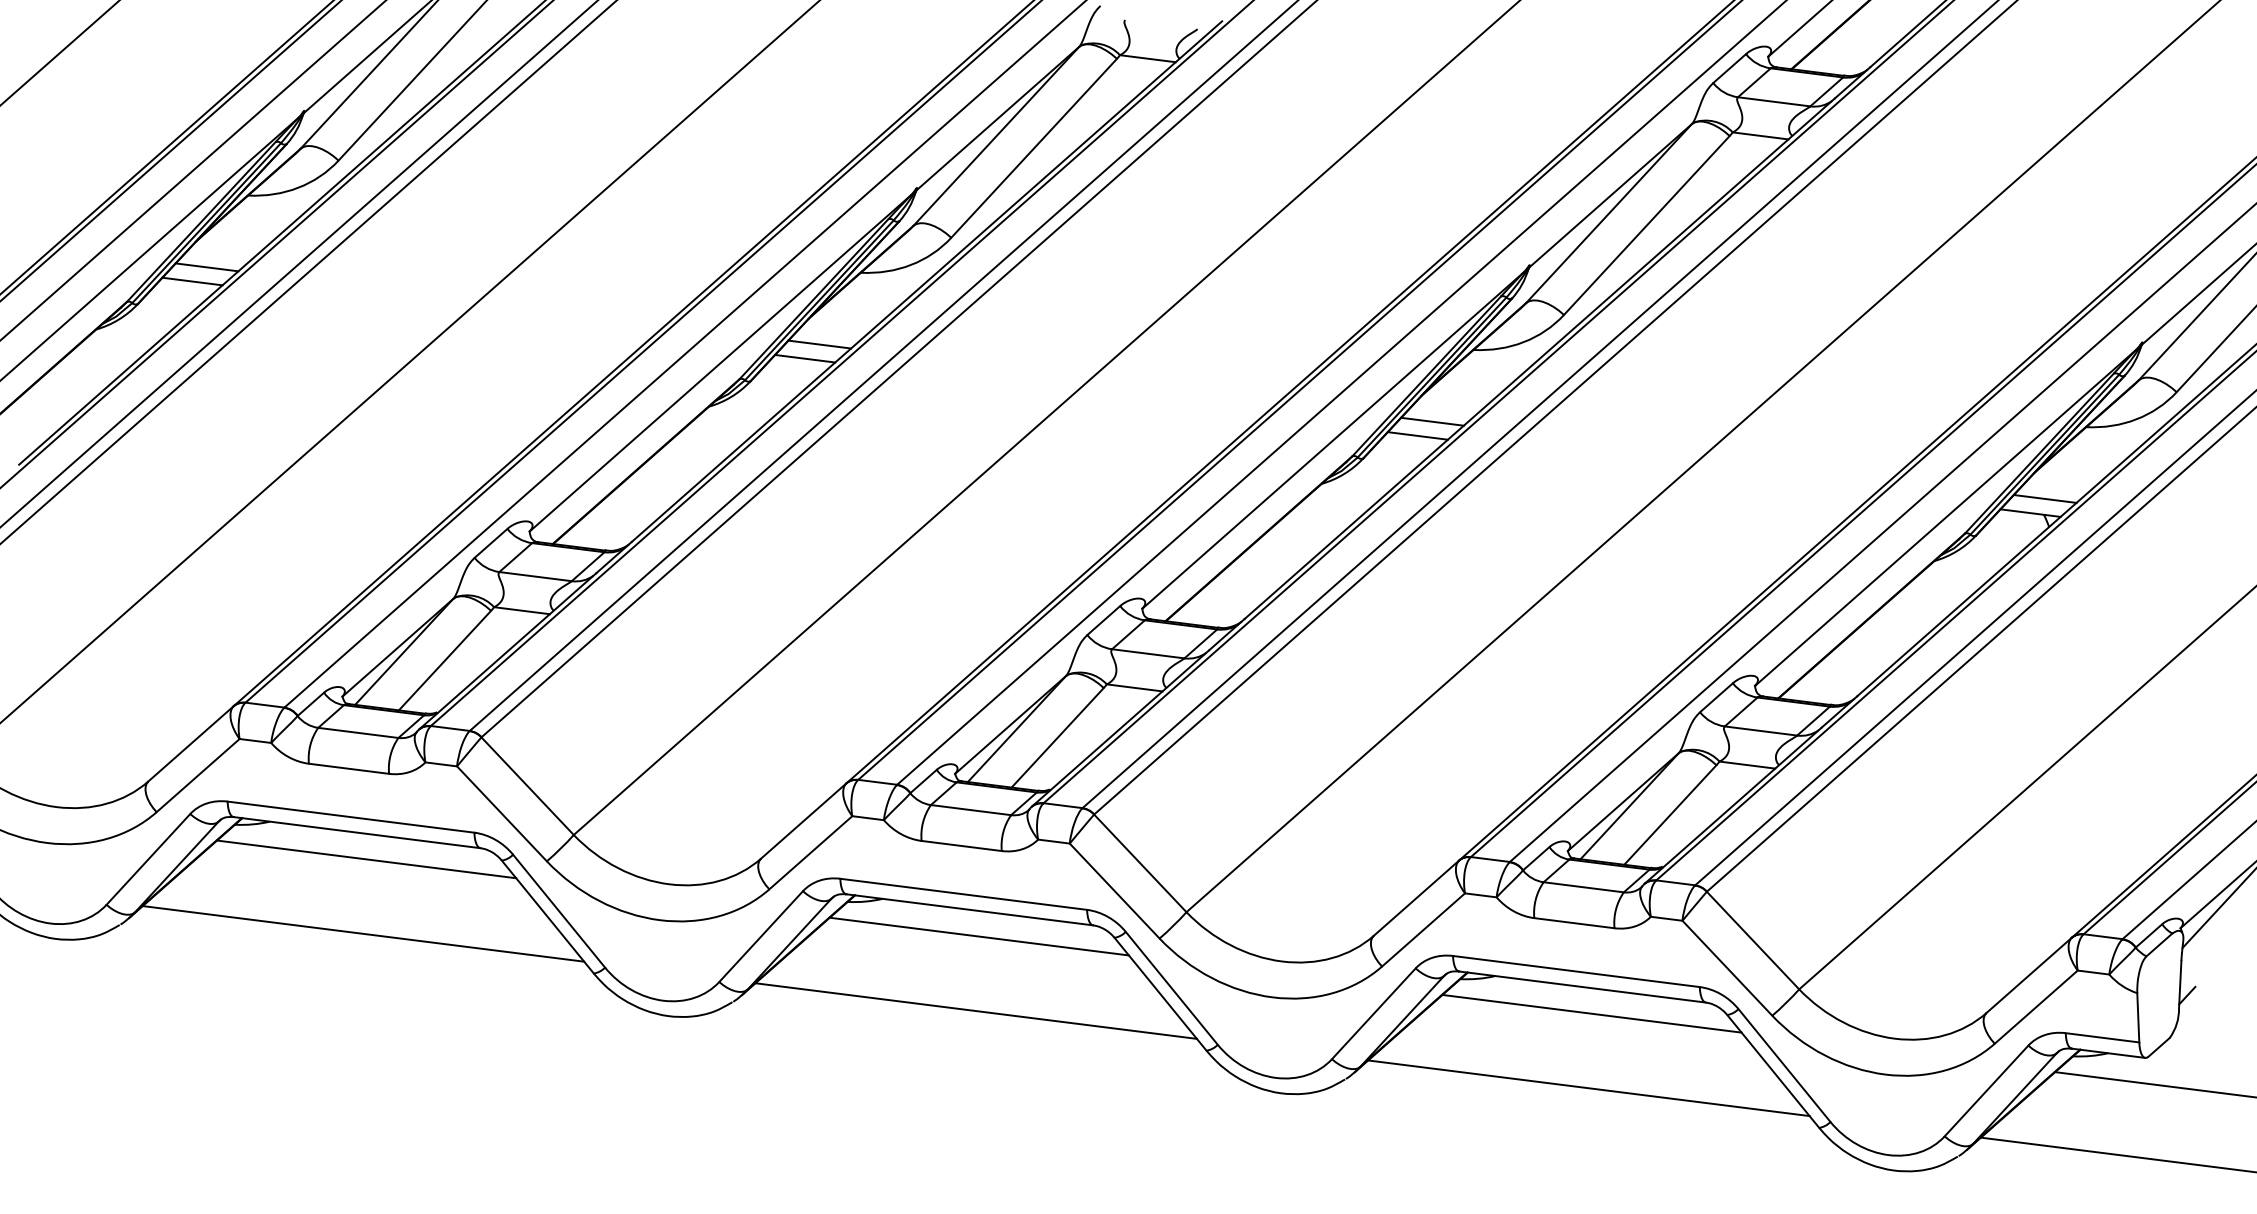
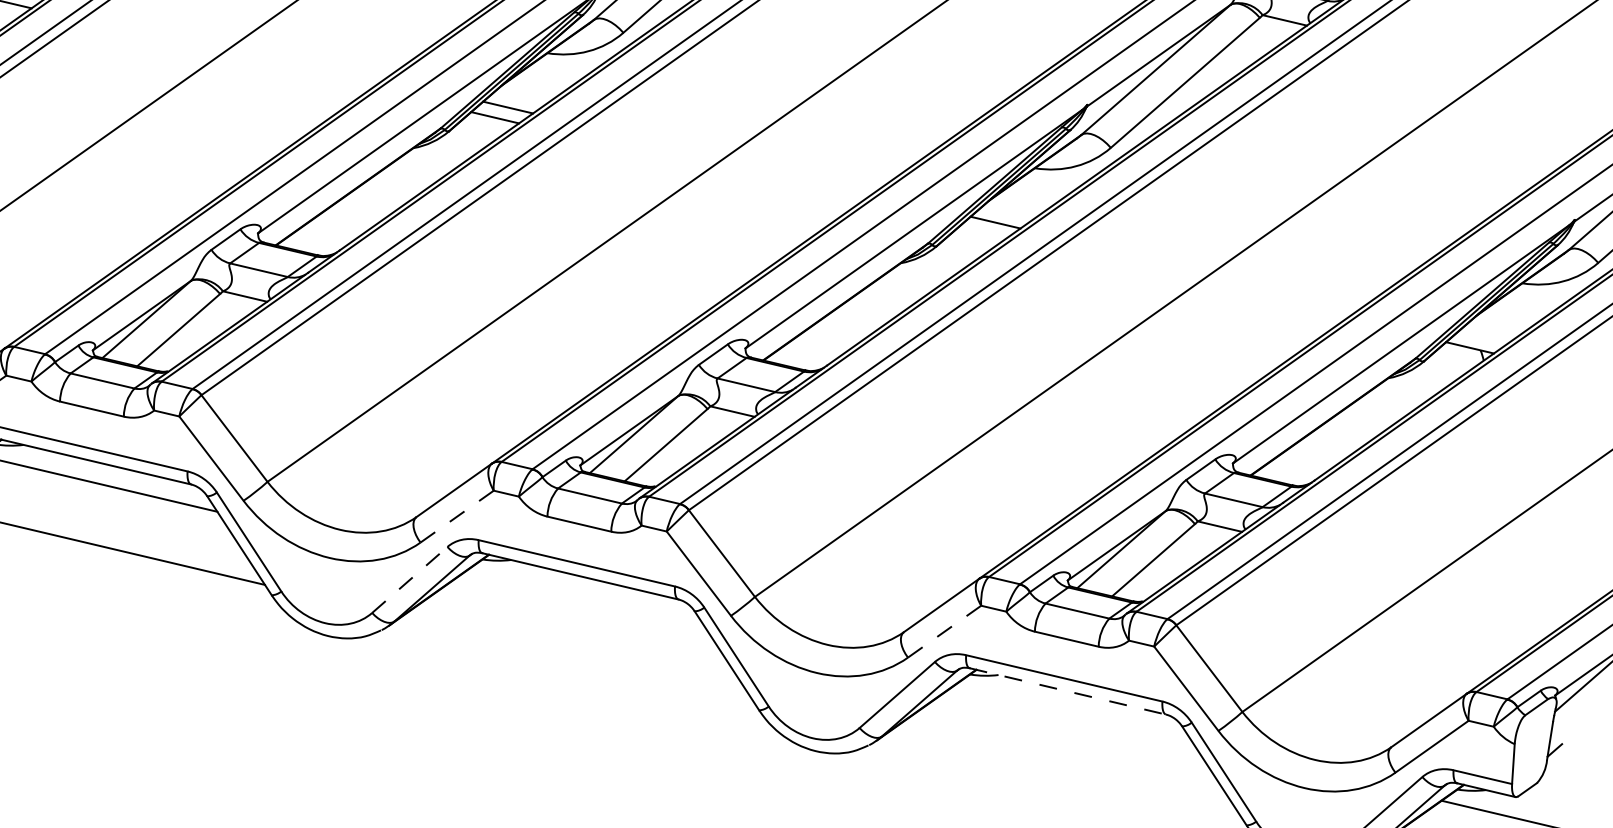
line: (1417, 435) -> (982, 232), removed
line: (2044, 498) -> (1482, 337), removed
line: (810, 853) -> (456, 517), solid -> dashed
line: (1423, 930) -> (944, 632), solid -> dashed
line: (761, 936) -> (410, 579), solid -> dashed
line: (978, 936) -> (585, 598), removed
line: (1582, 987) -> (1067, 691), solid -> dashed
line: (975, 1010) -> (576, 658), removed
line: (1591, 1013) -> (1072, 713), removed
line: (1588, 1088) -> (1063, 773), removed

